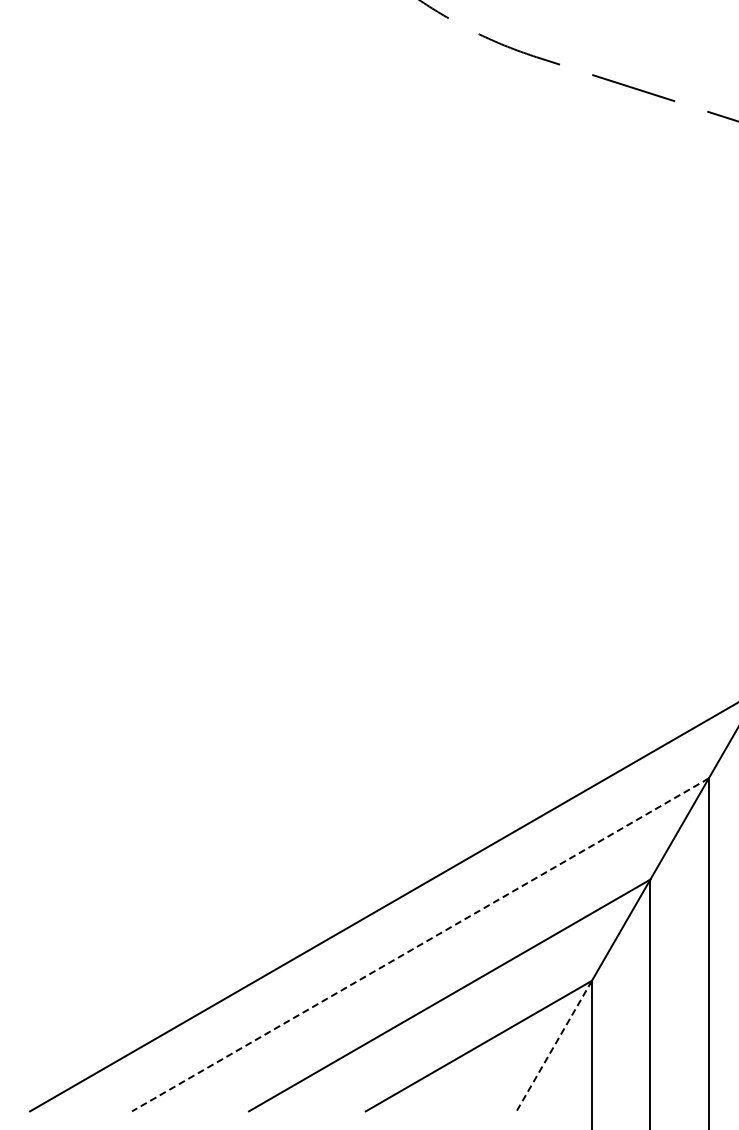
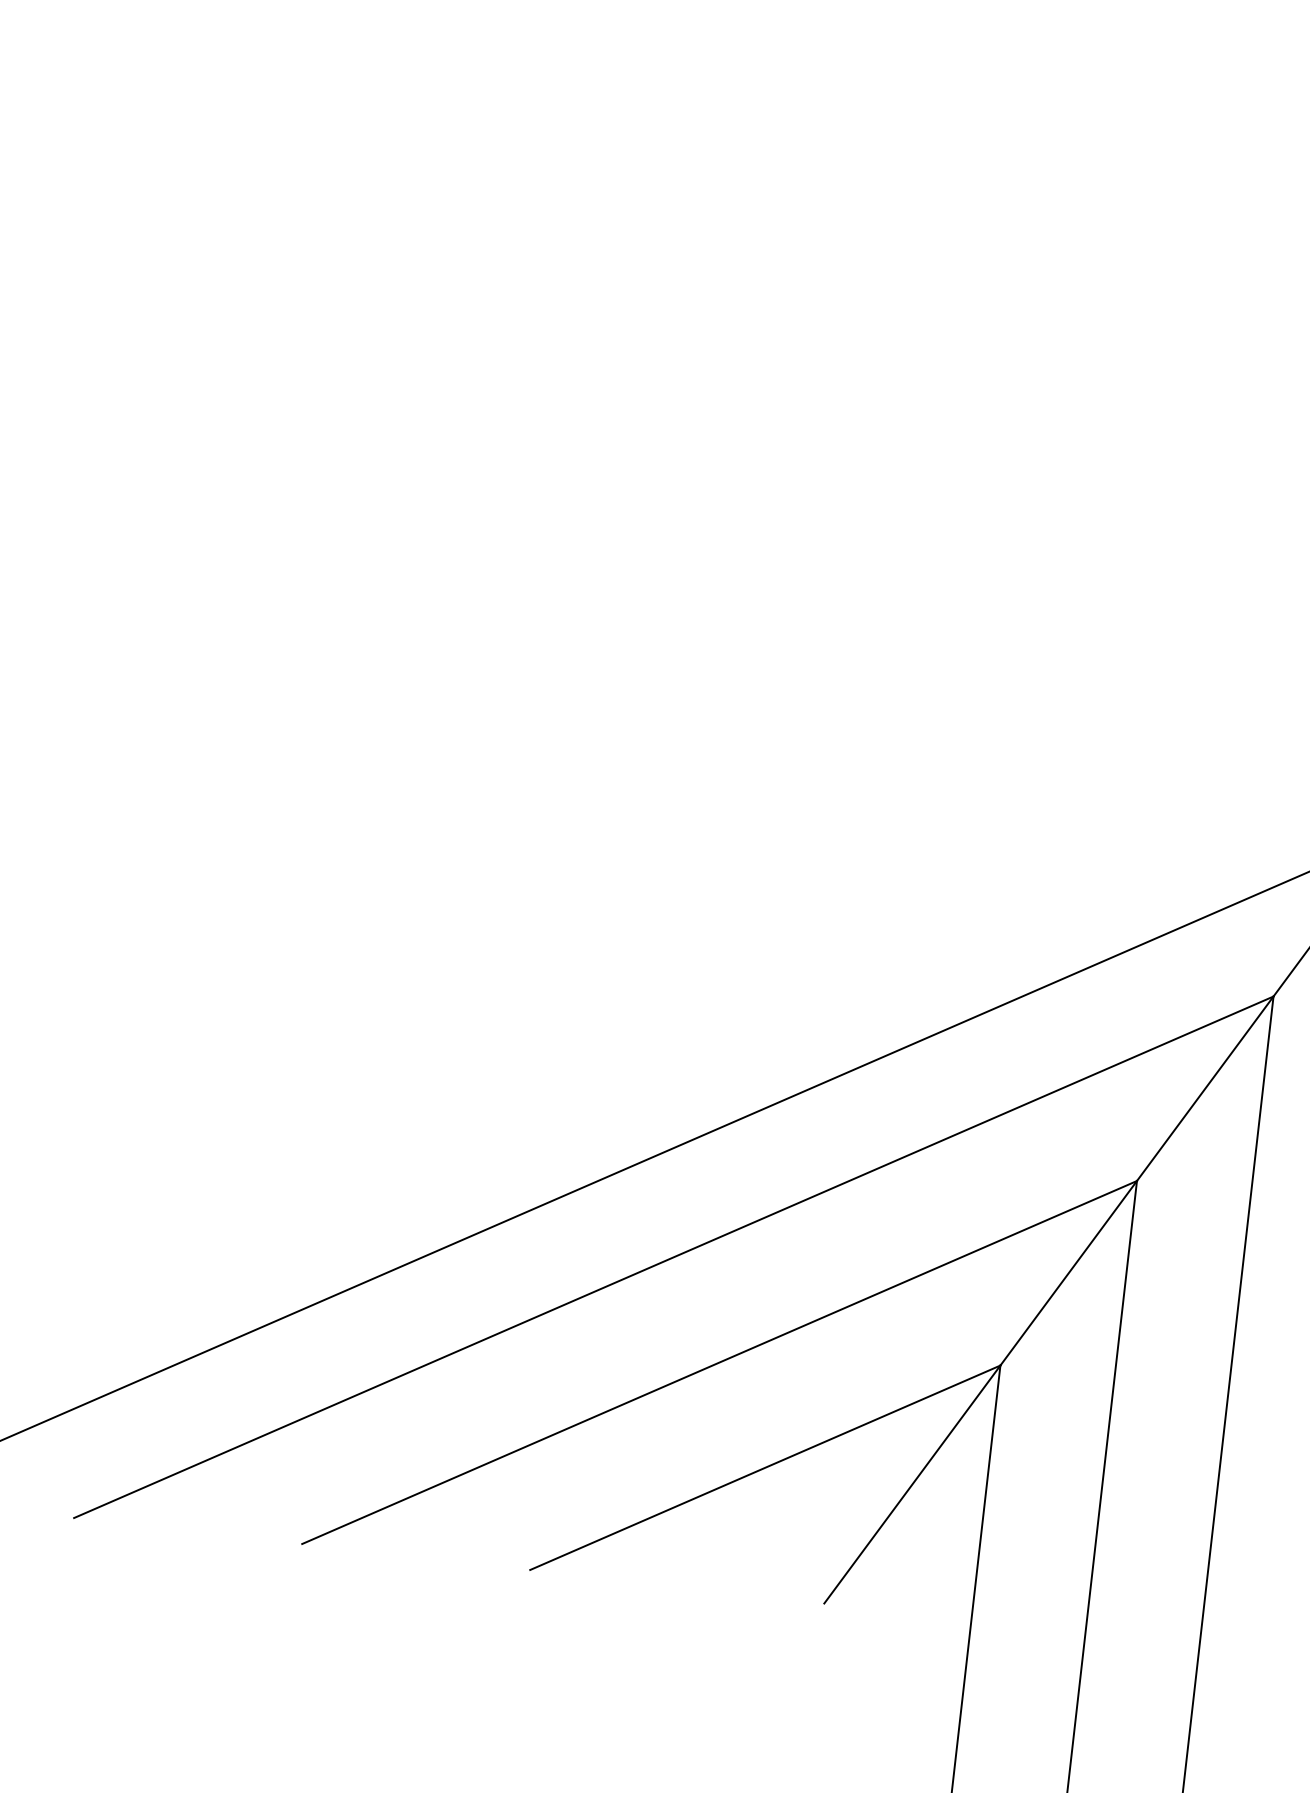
line: (420, 945) -> (673, 1258), dashed -> solid
line: (554, 1046) -> (912, 1485), dashed -> solid

